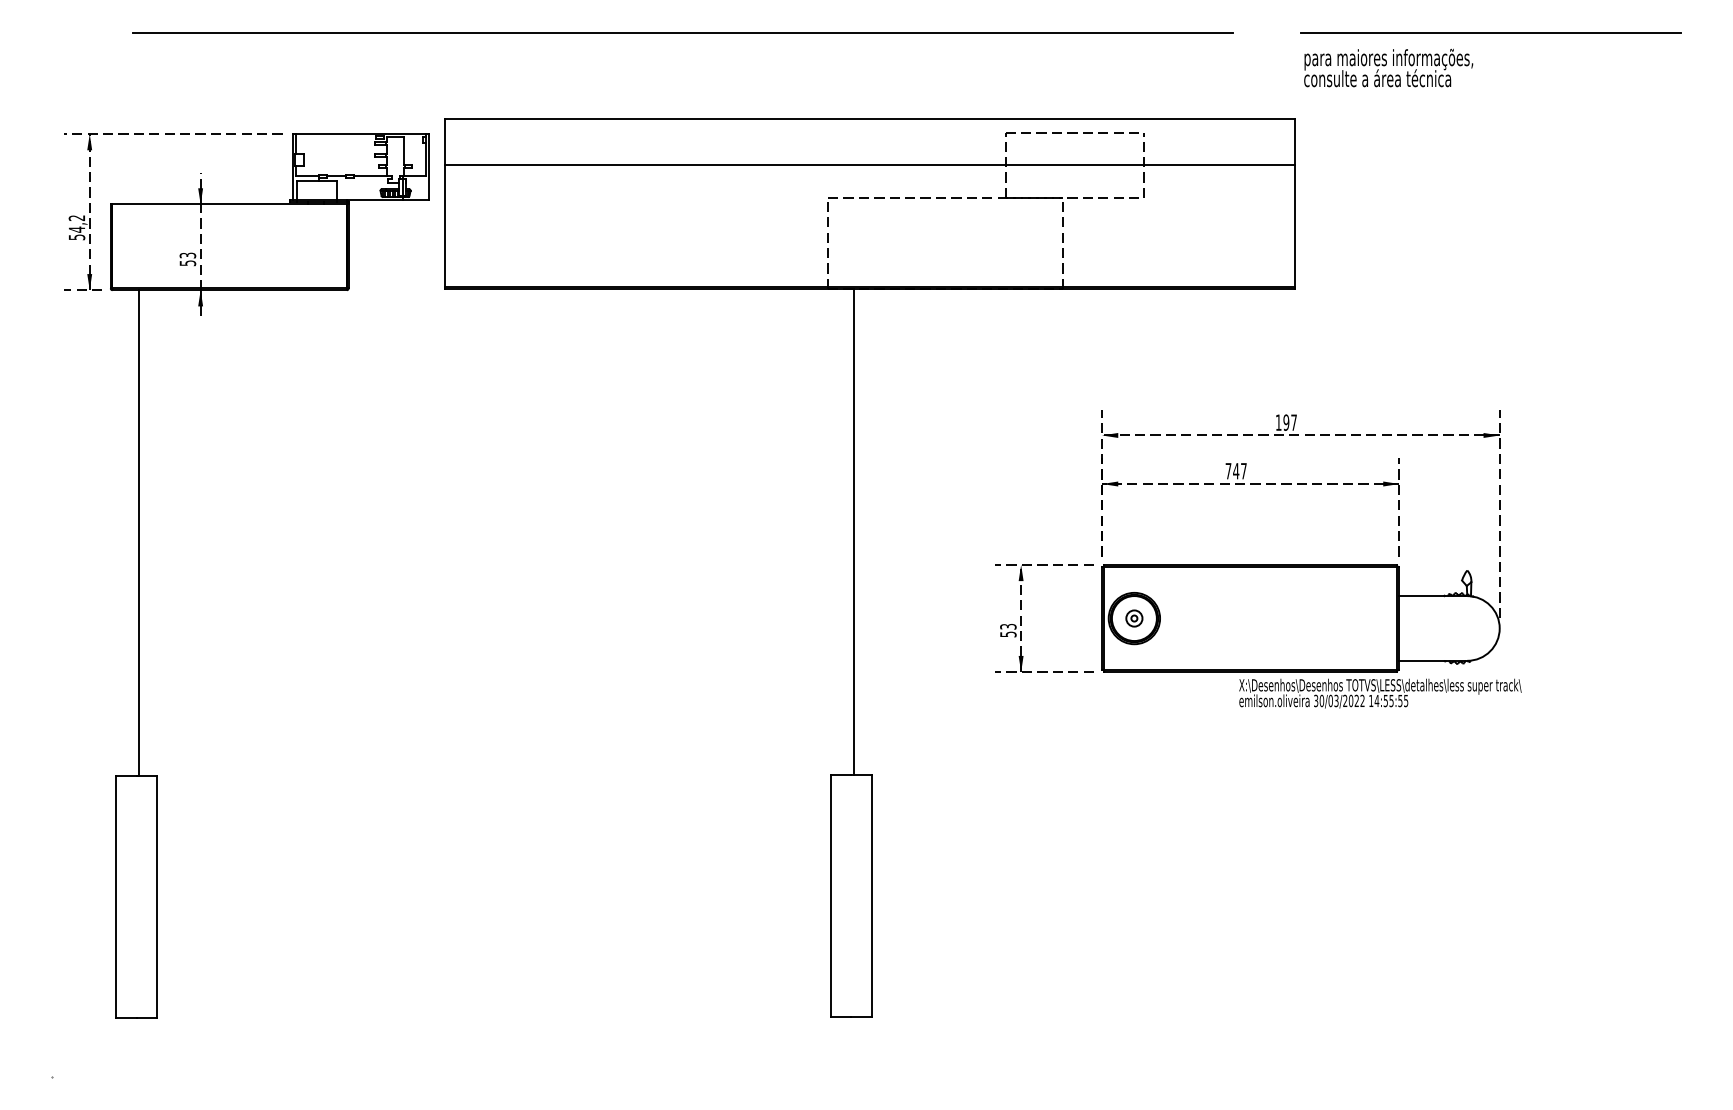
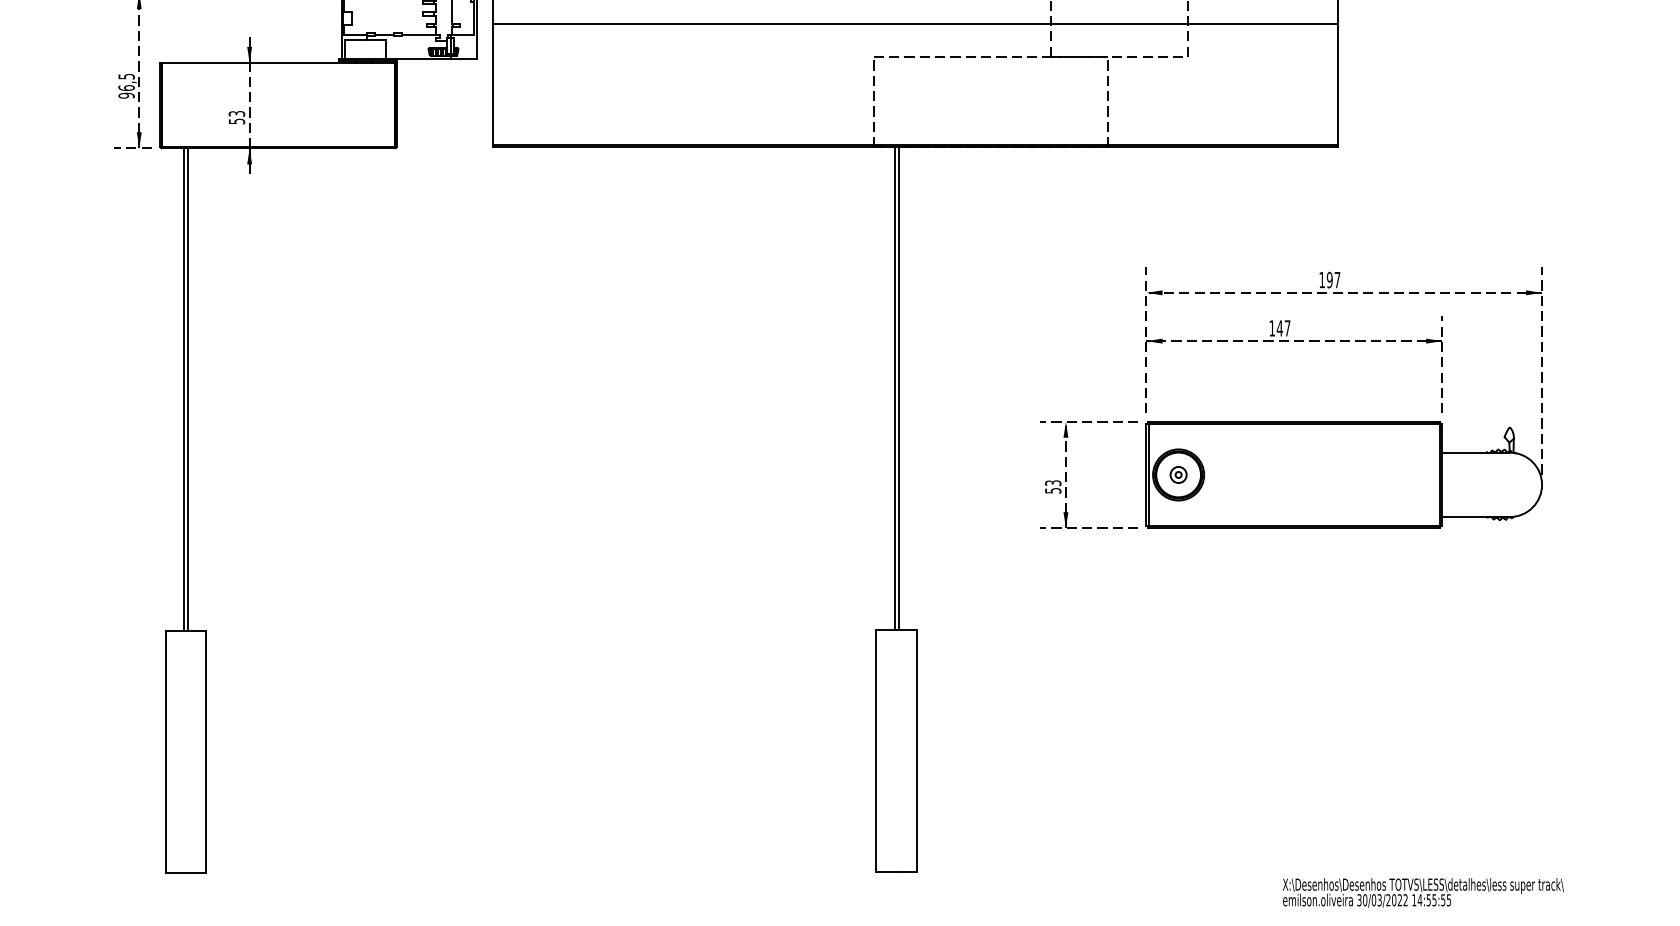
text: (76, 227) -> (126, 85), 54,2 -> 96,5
text: (1228, 471) -> (1272, 328), 747 -> 147
line: (848, 531) -> (894, 388), added
line: (134, 532) -> (183, 389), added
text: (1380, 693) -> (1423, 892), moved

